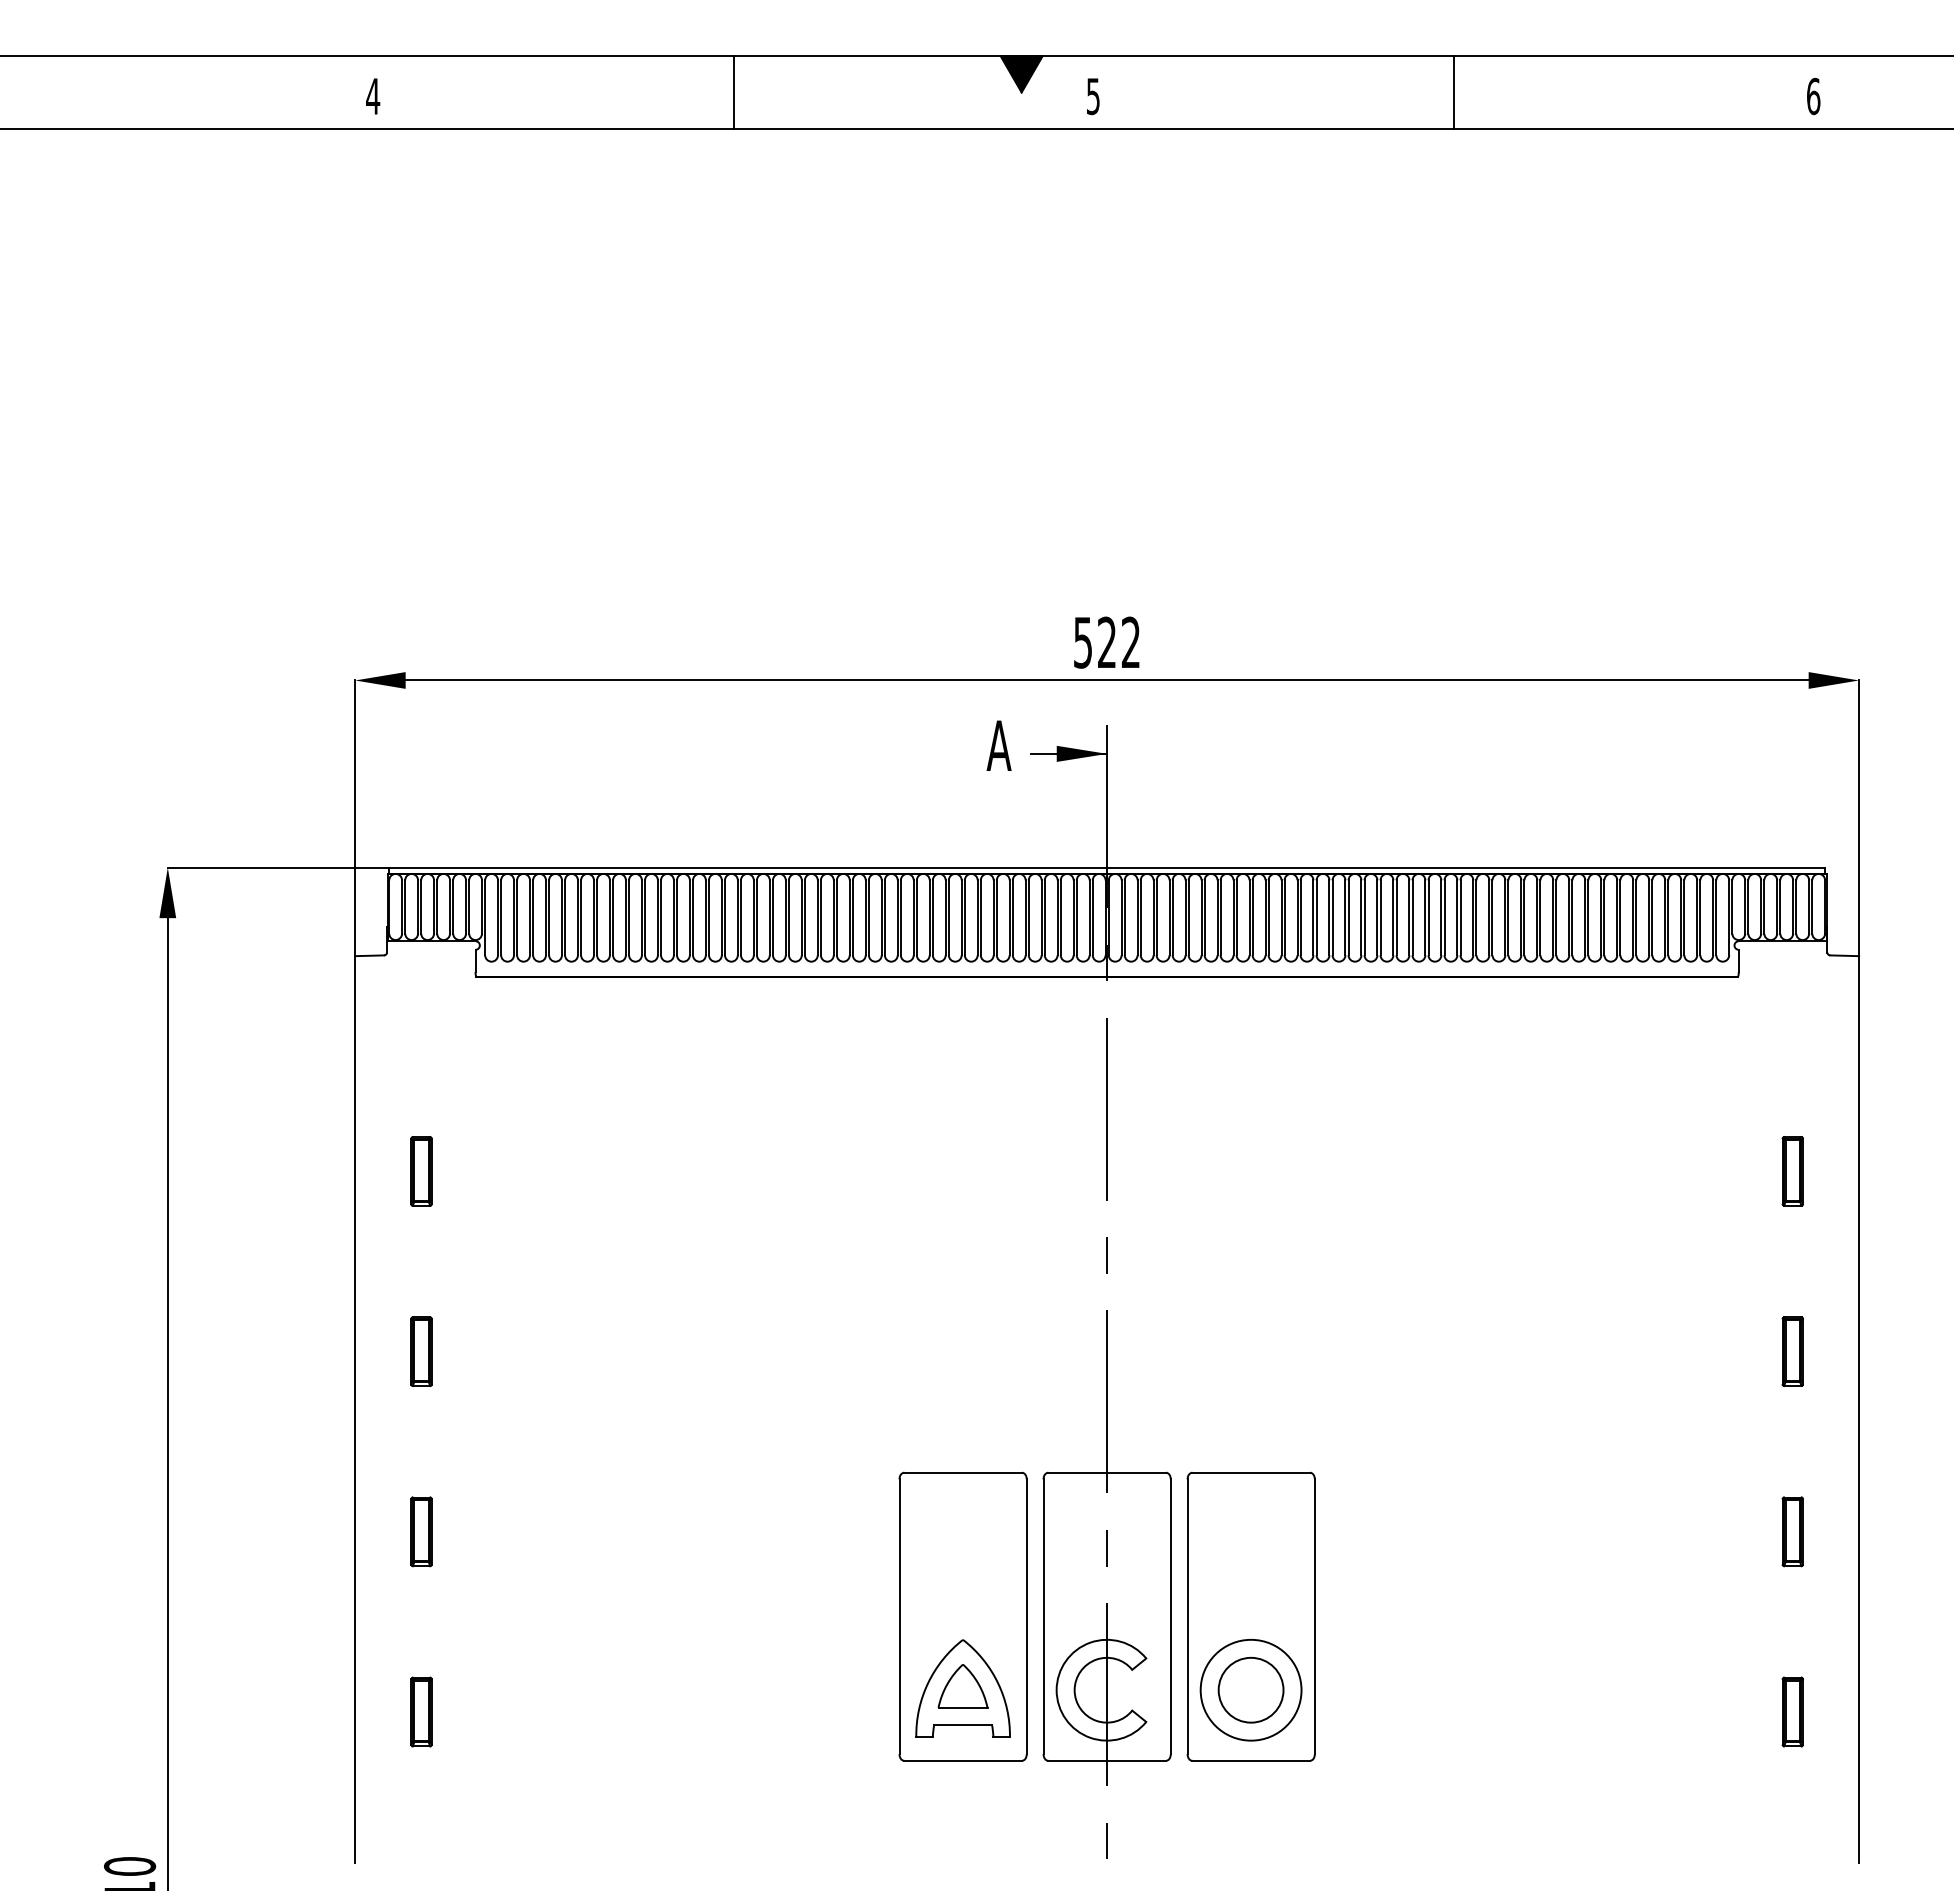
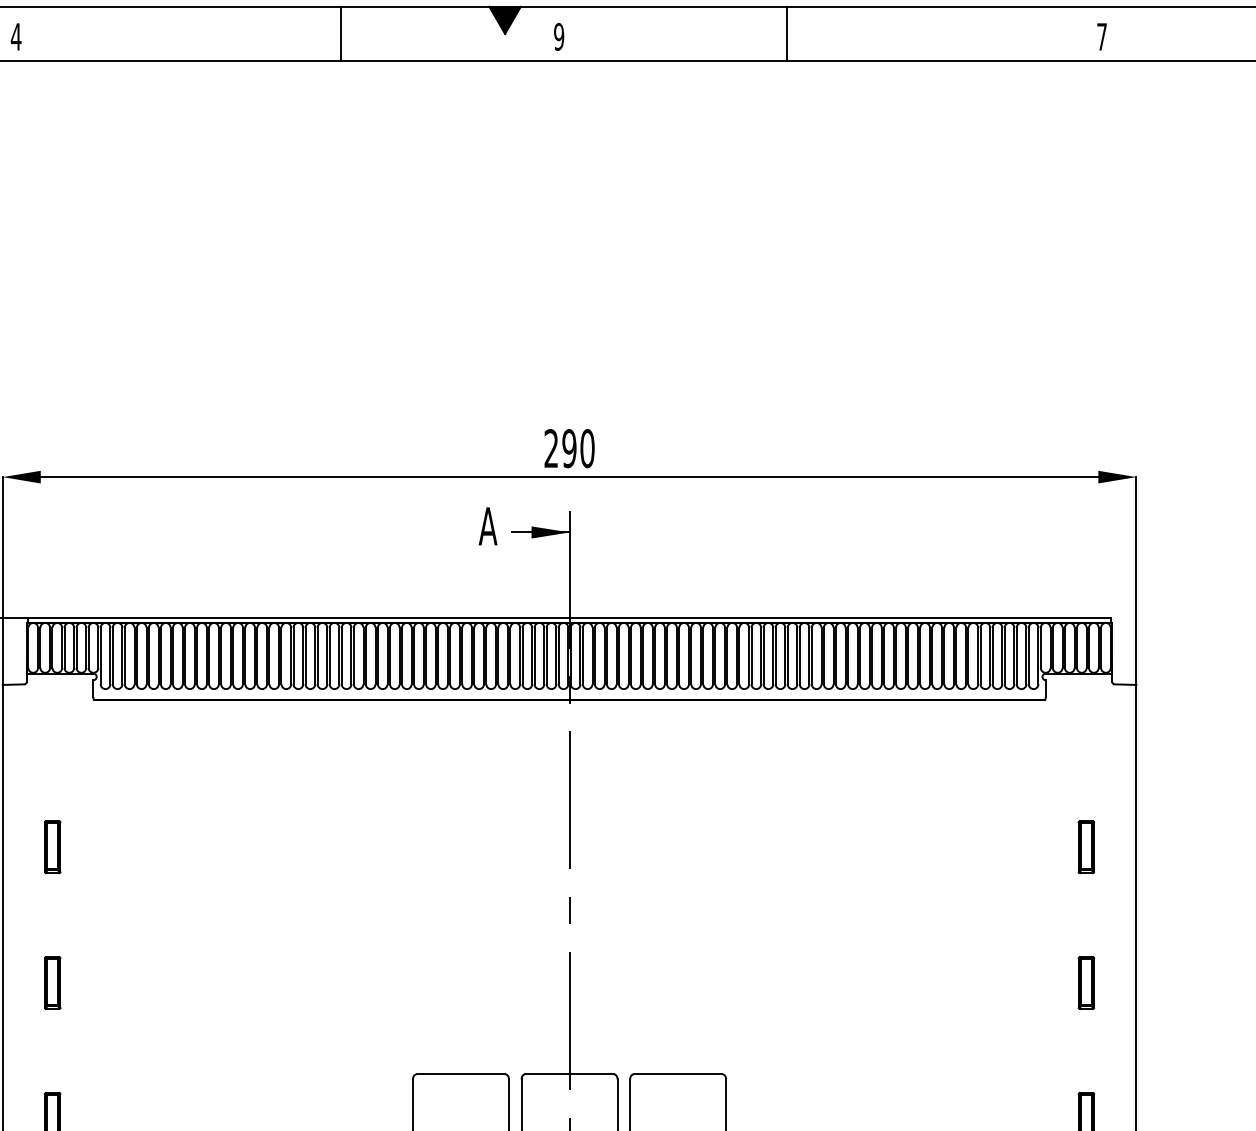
line: (733, 92) -> (341, 33), moved
line: (1453, 92) -> (786, 33), moved
text: (1093, 95) -> (559, 36), 5 -> 9
text: (1813, 96) -> (1101, 36), 6 -> 7
text: (1107, 642) -> (569, 448), 522 -> 290

